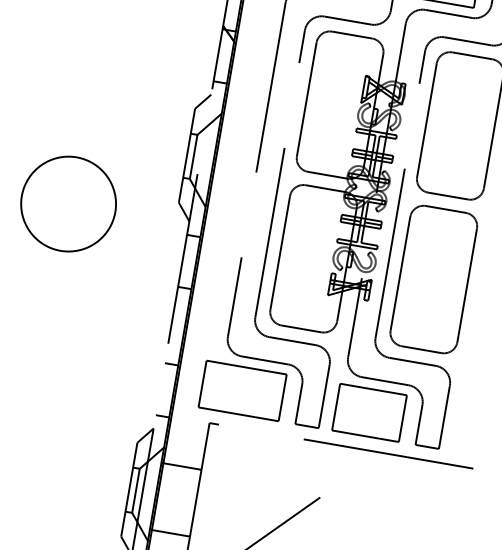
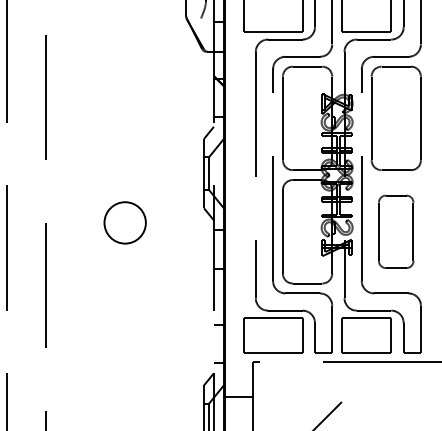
circle: (67, 203) -> (124, 222), size x0.6
part: (432, 278) -> (395, 231), size x0.7

